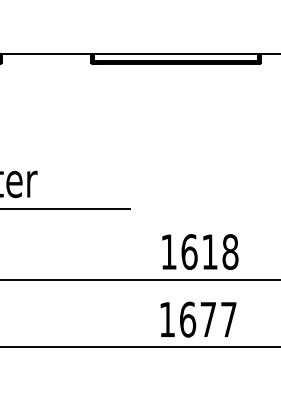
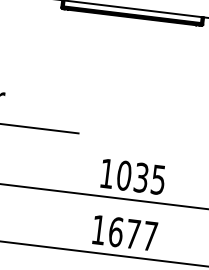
text: (209, 252) -> (140, 178), 1618 -> 1035

